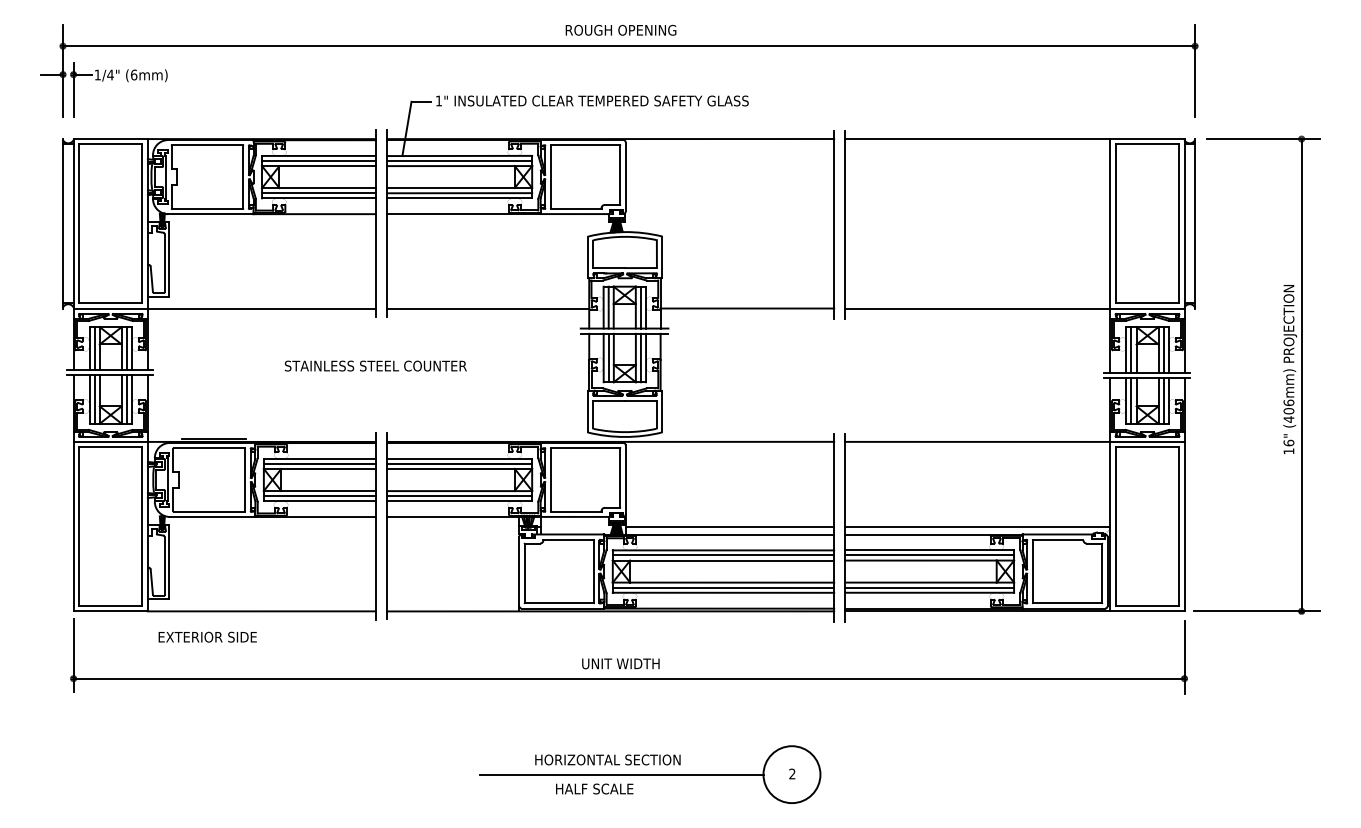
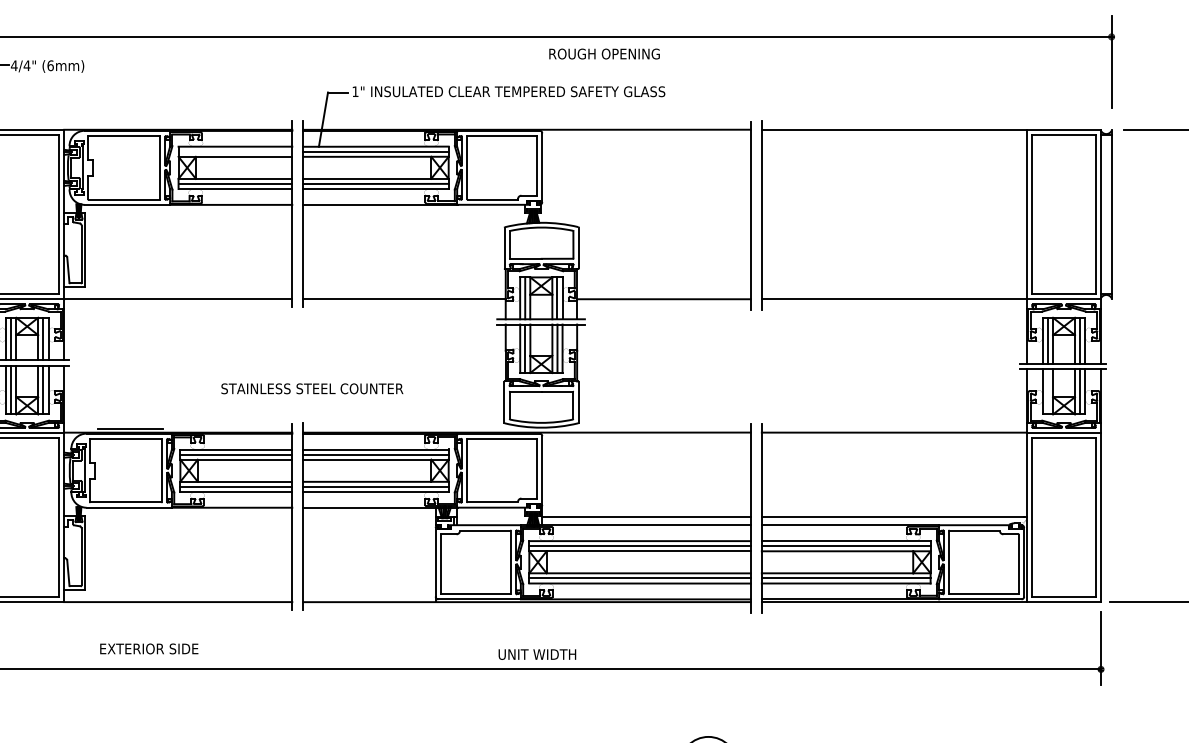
text: (620, 29) -> (604, 53), moved
text: (97, 74) -> (14, 65), 1/4" -> 4/4"
line: (318, 161) -> (235, 152), removed
text: (375, 365) -> (312, 388), moved
line: (1131, 400) -> (1048, 391), removed
text: (207, 636) -> (149, 648), moved

